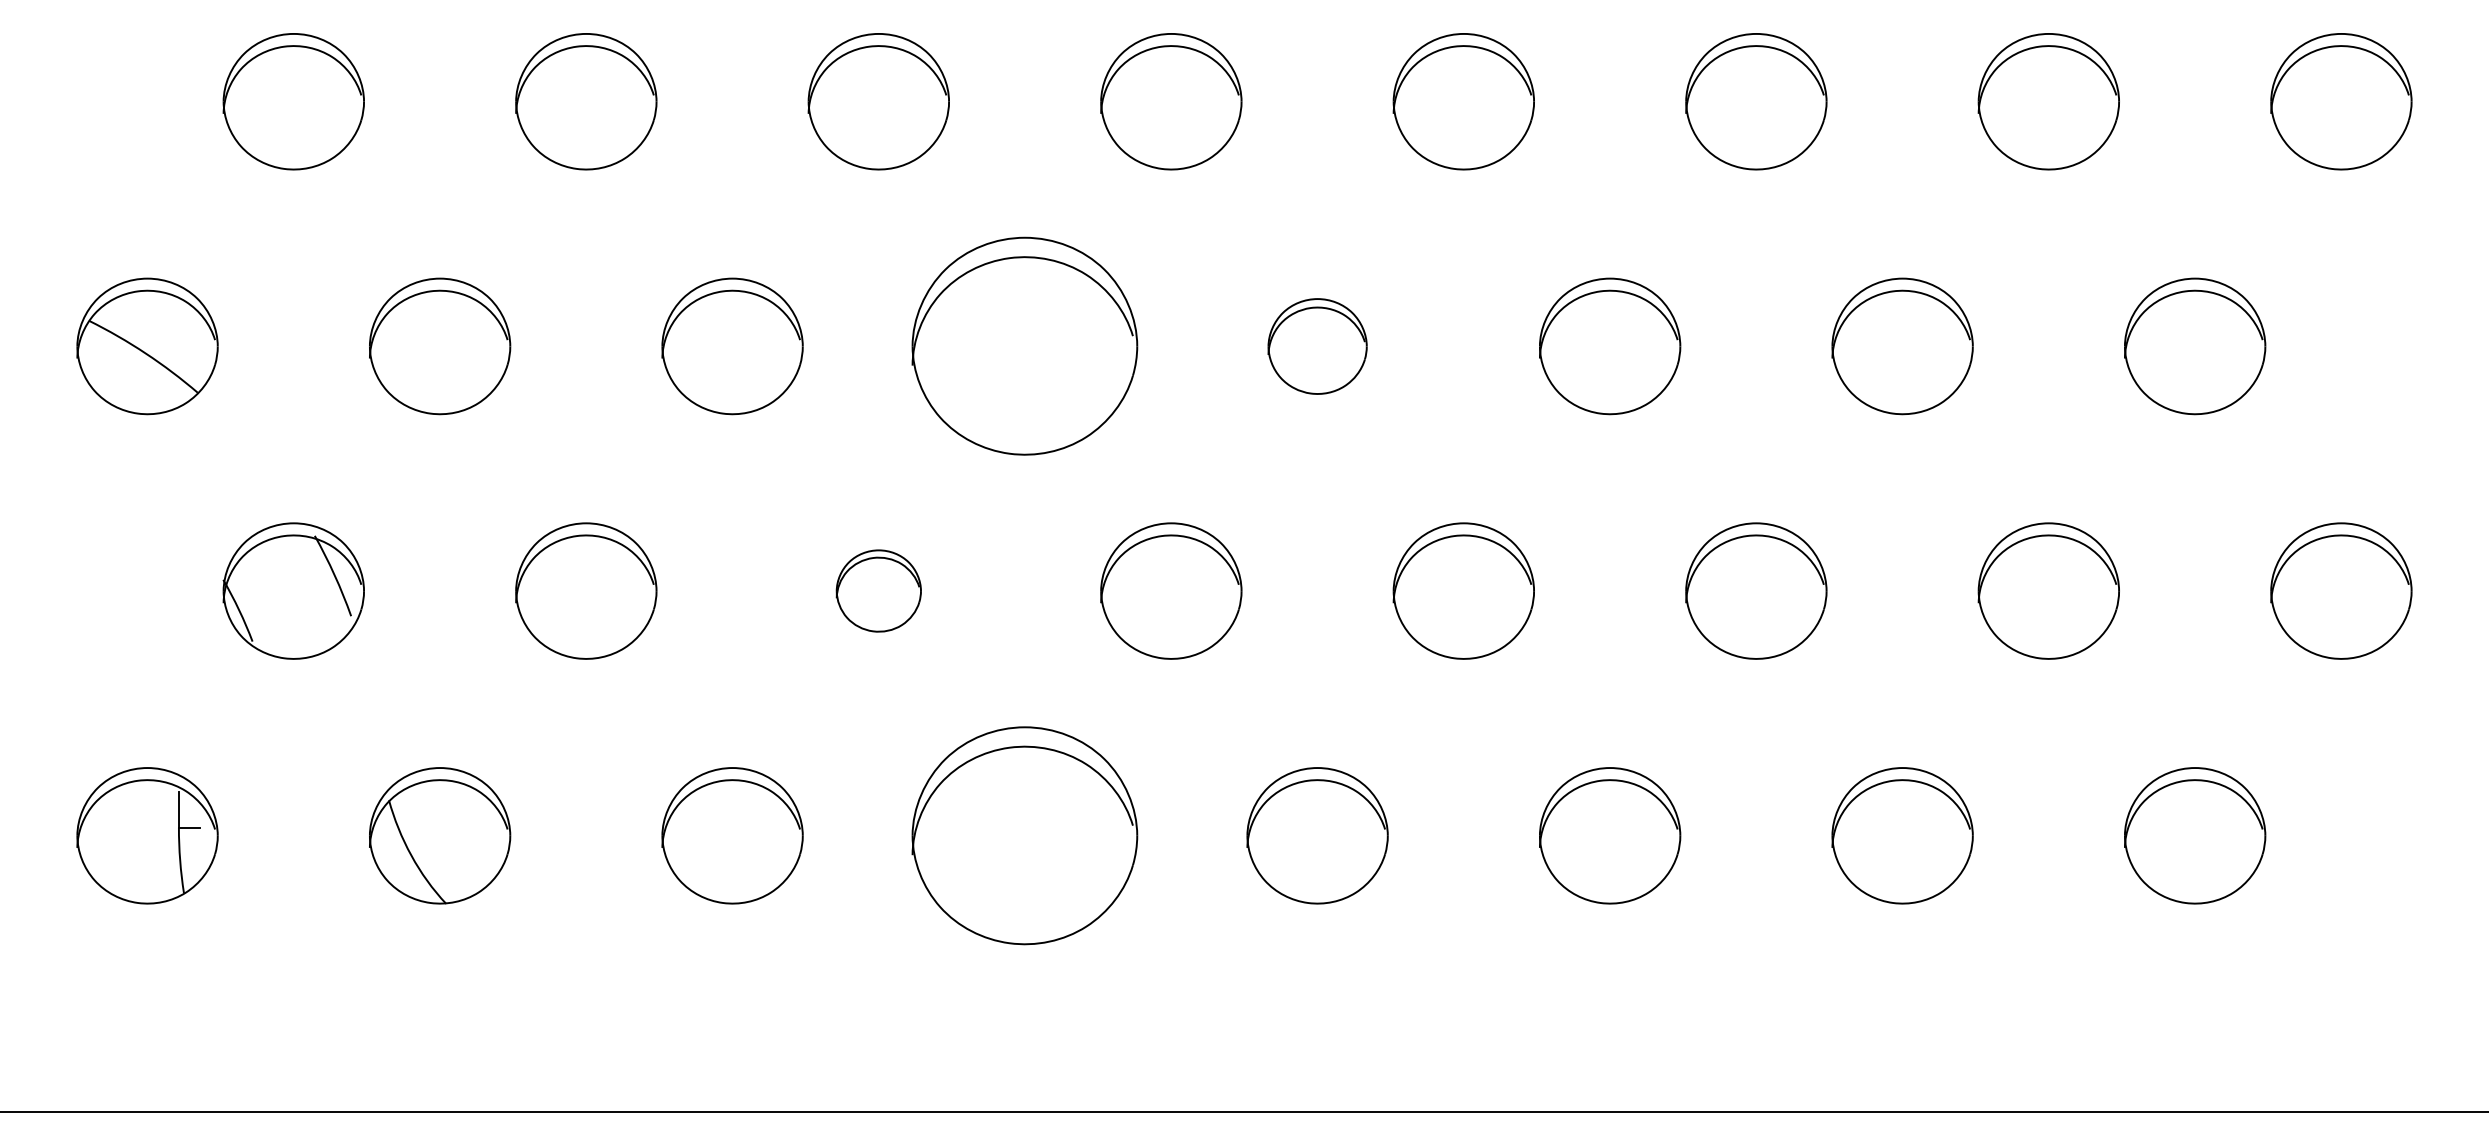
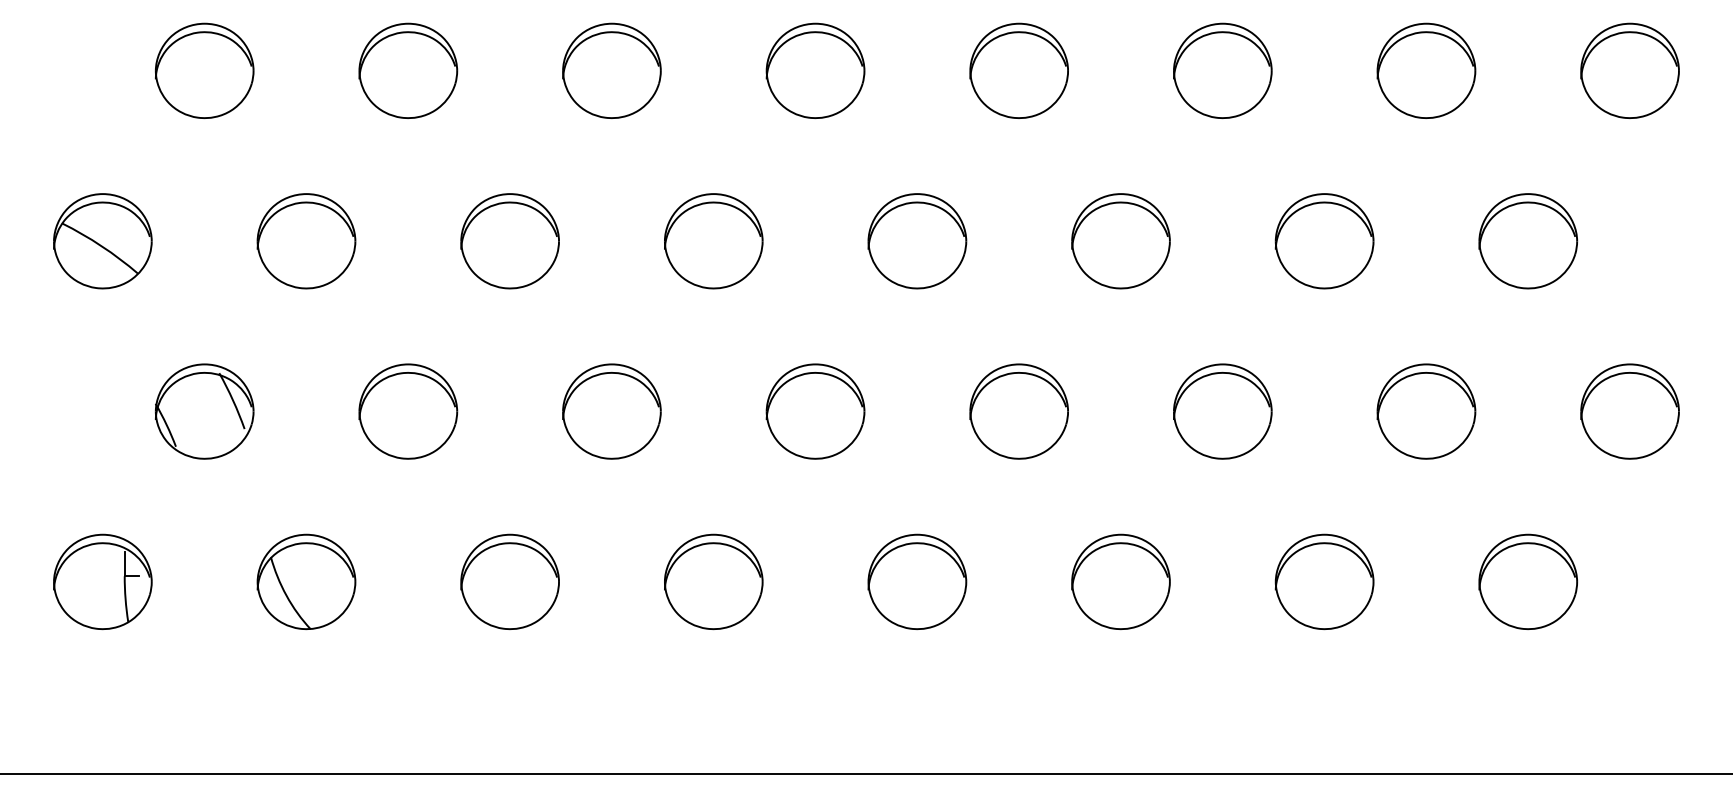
part: (1024, 346) -> (713, 241), size x0.62
part: (1317, 346) -> (917, 241), size x1.43
part: (878, 590) -> (611, 411), size x1.67
part: (1024, 835) -> (713, 581), size x0.62

